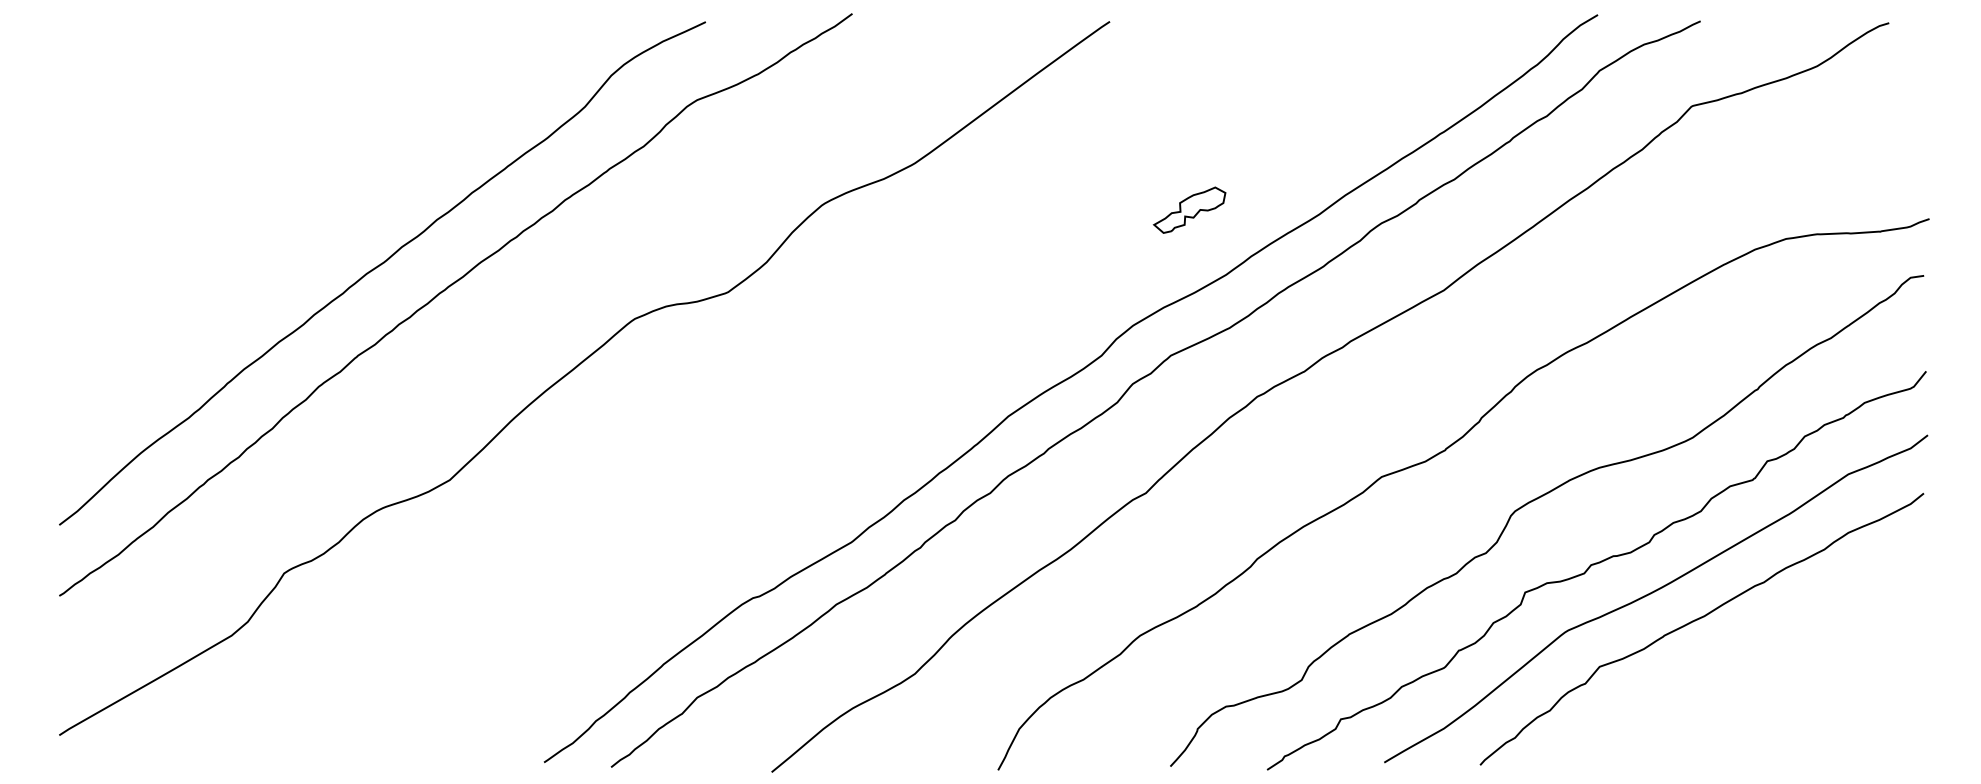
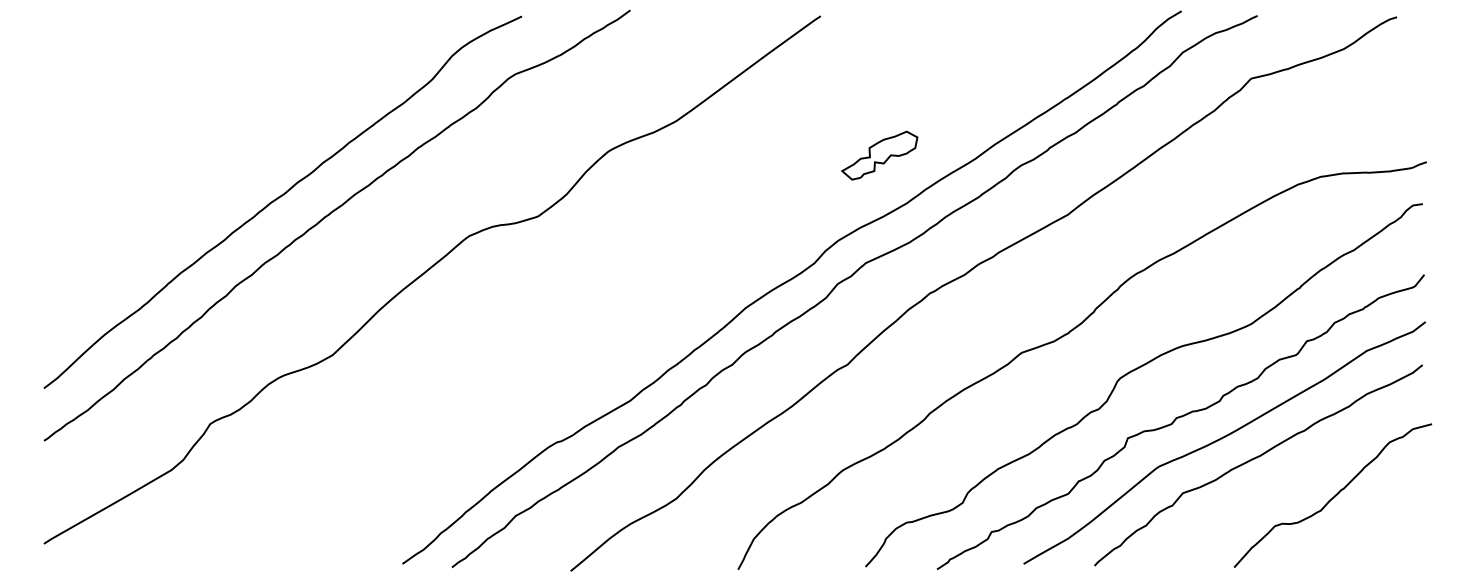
part: (1189, 210) -> (879, 155), size x1.43
curve: (1803, 671) -> (1333, 496), added

